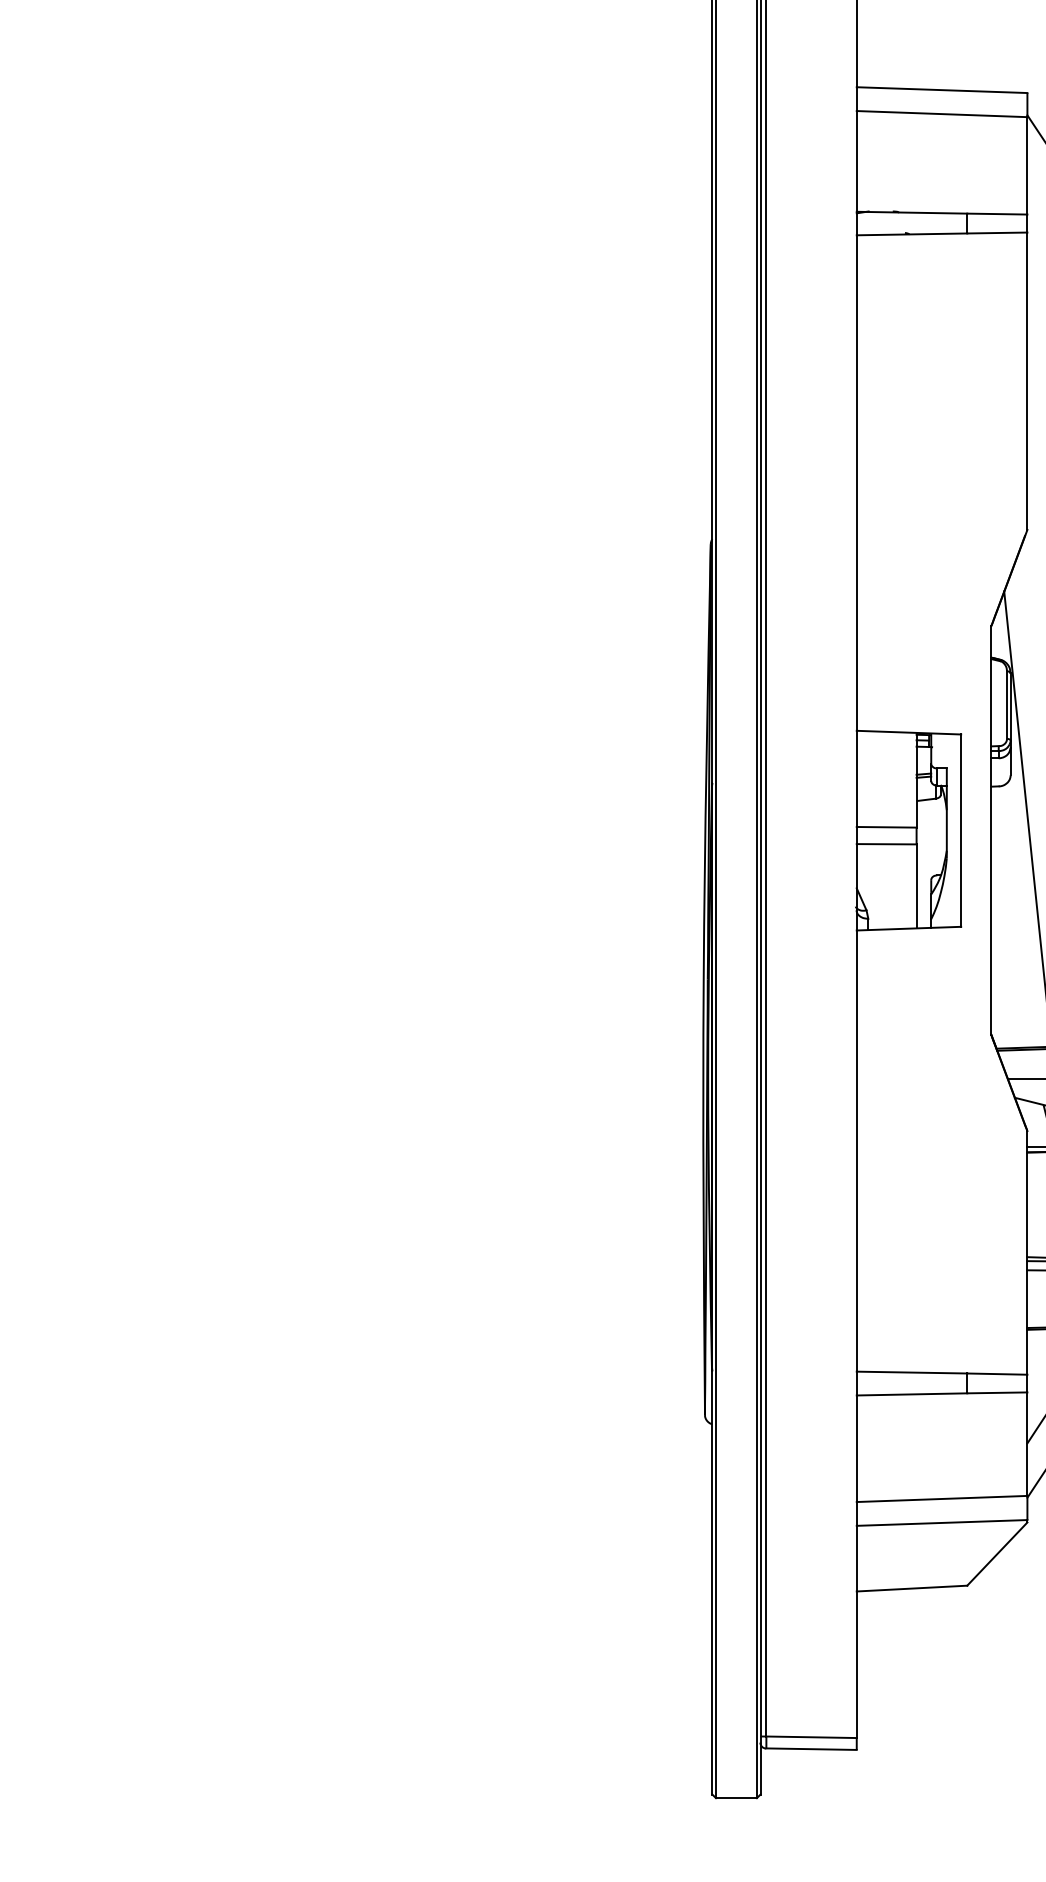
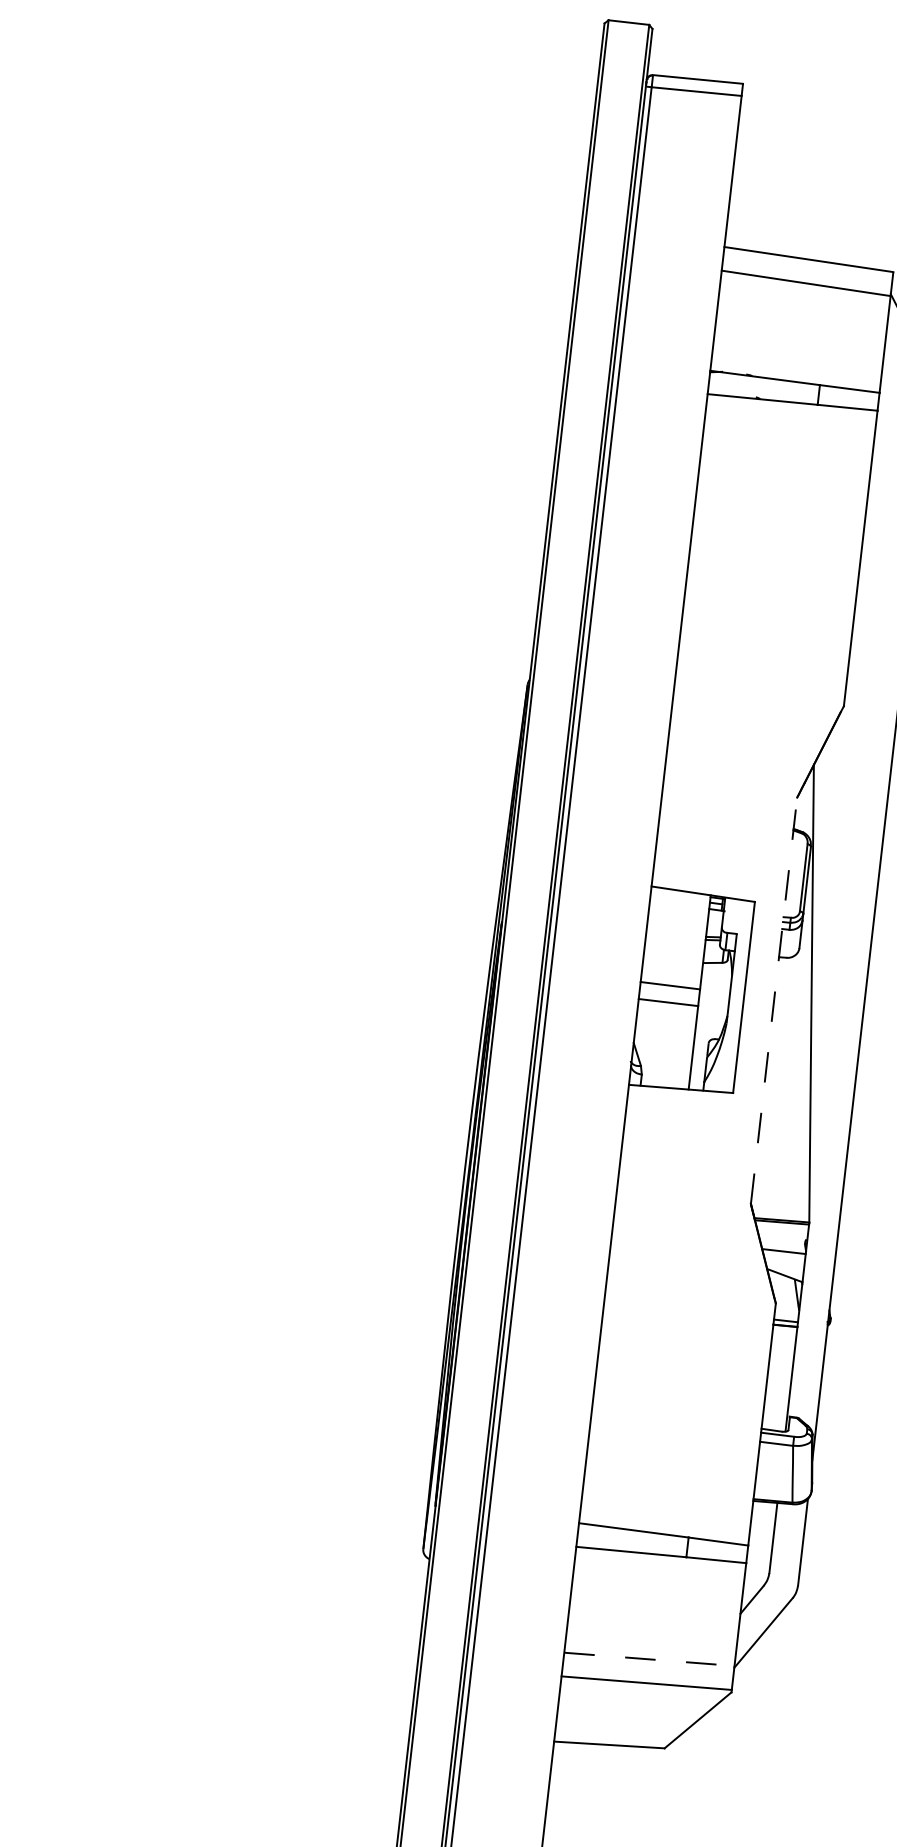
line: (991, 830) -> (774, 1000), solid -> dashed
line: (942, 1498) -> (649, 1658), solid -> dashed

